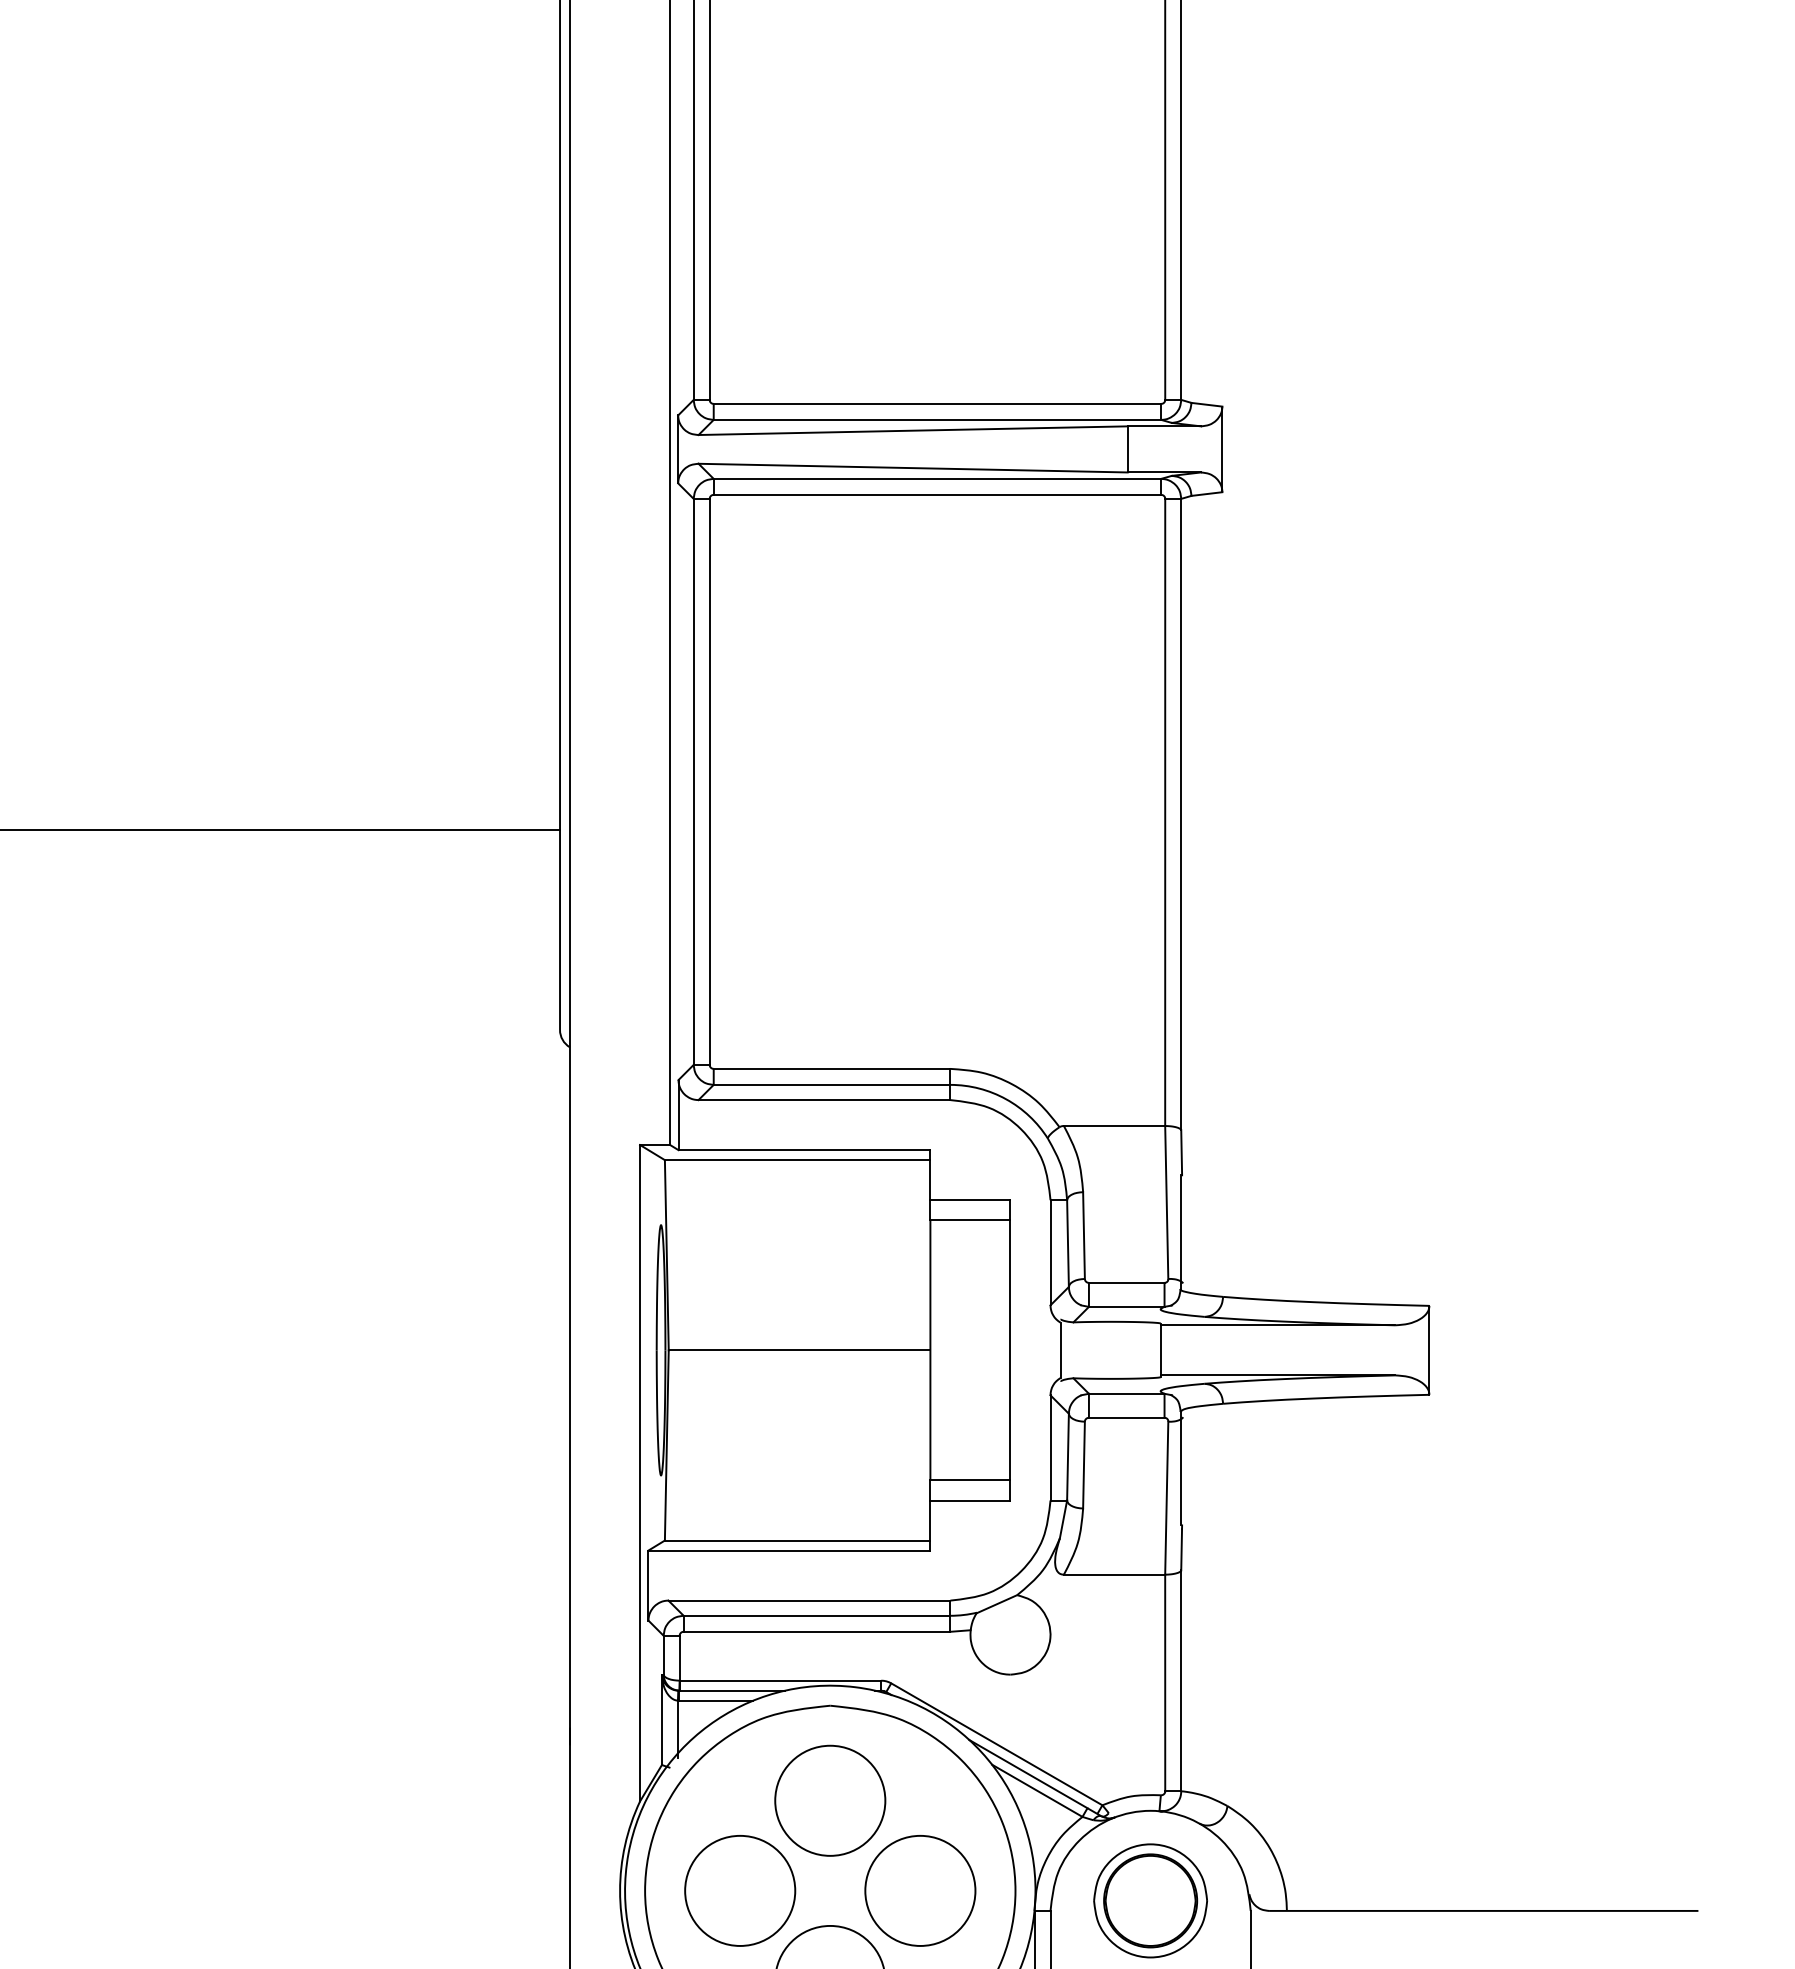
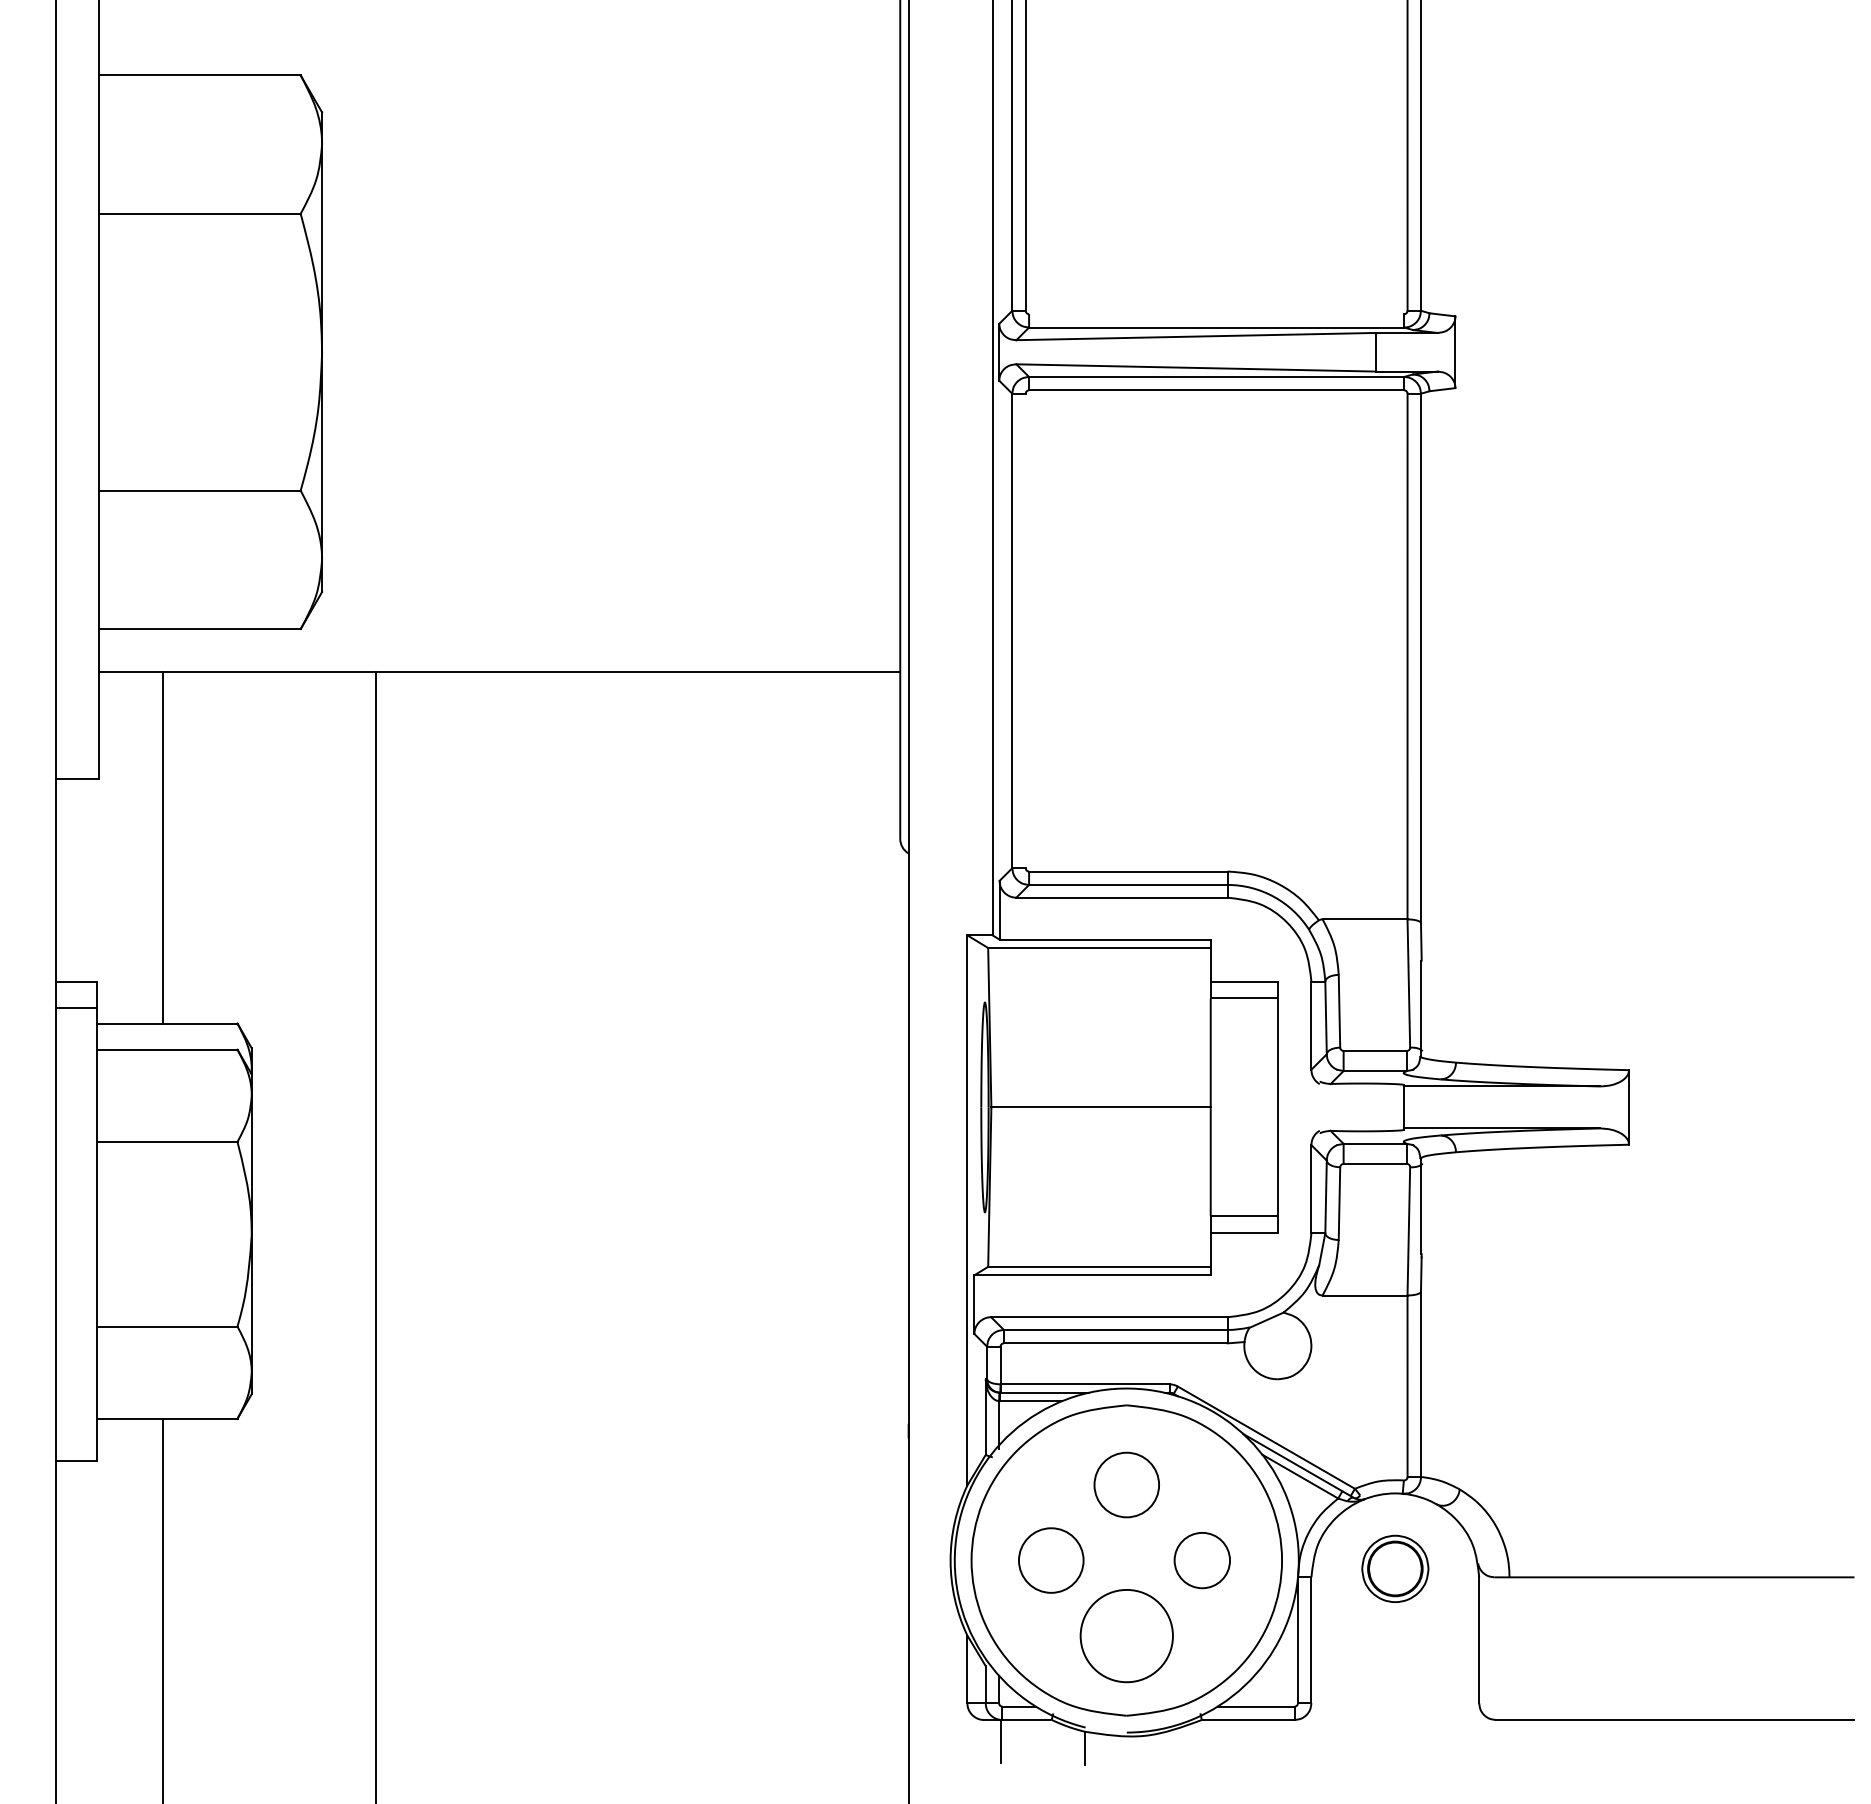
line: (937, 404) -> (1216, 314), removed
line: (709, 781) -> (1025, 630), removed
line: (1060, 1350) -> (1319, 1107), removed
circle: (829, 1800) -> (1126, 1484), size x0.7
circle: (740, 1890) -> (1051, 1560), size x0.7
circle: (920, 1890) -> (1202, 1560), size x0.6
part: (1150, 1900) -> (1395, 1568), size x0.7

